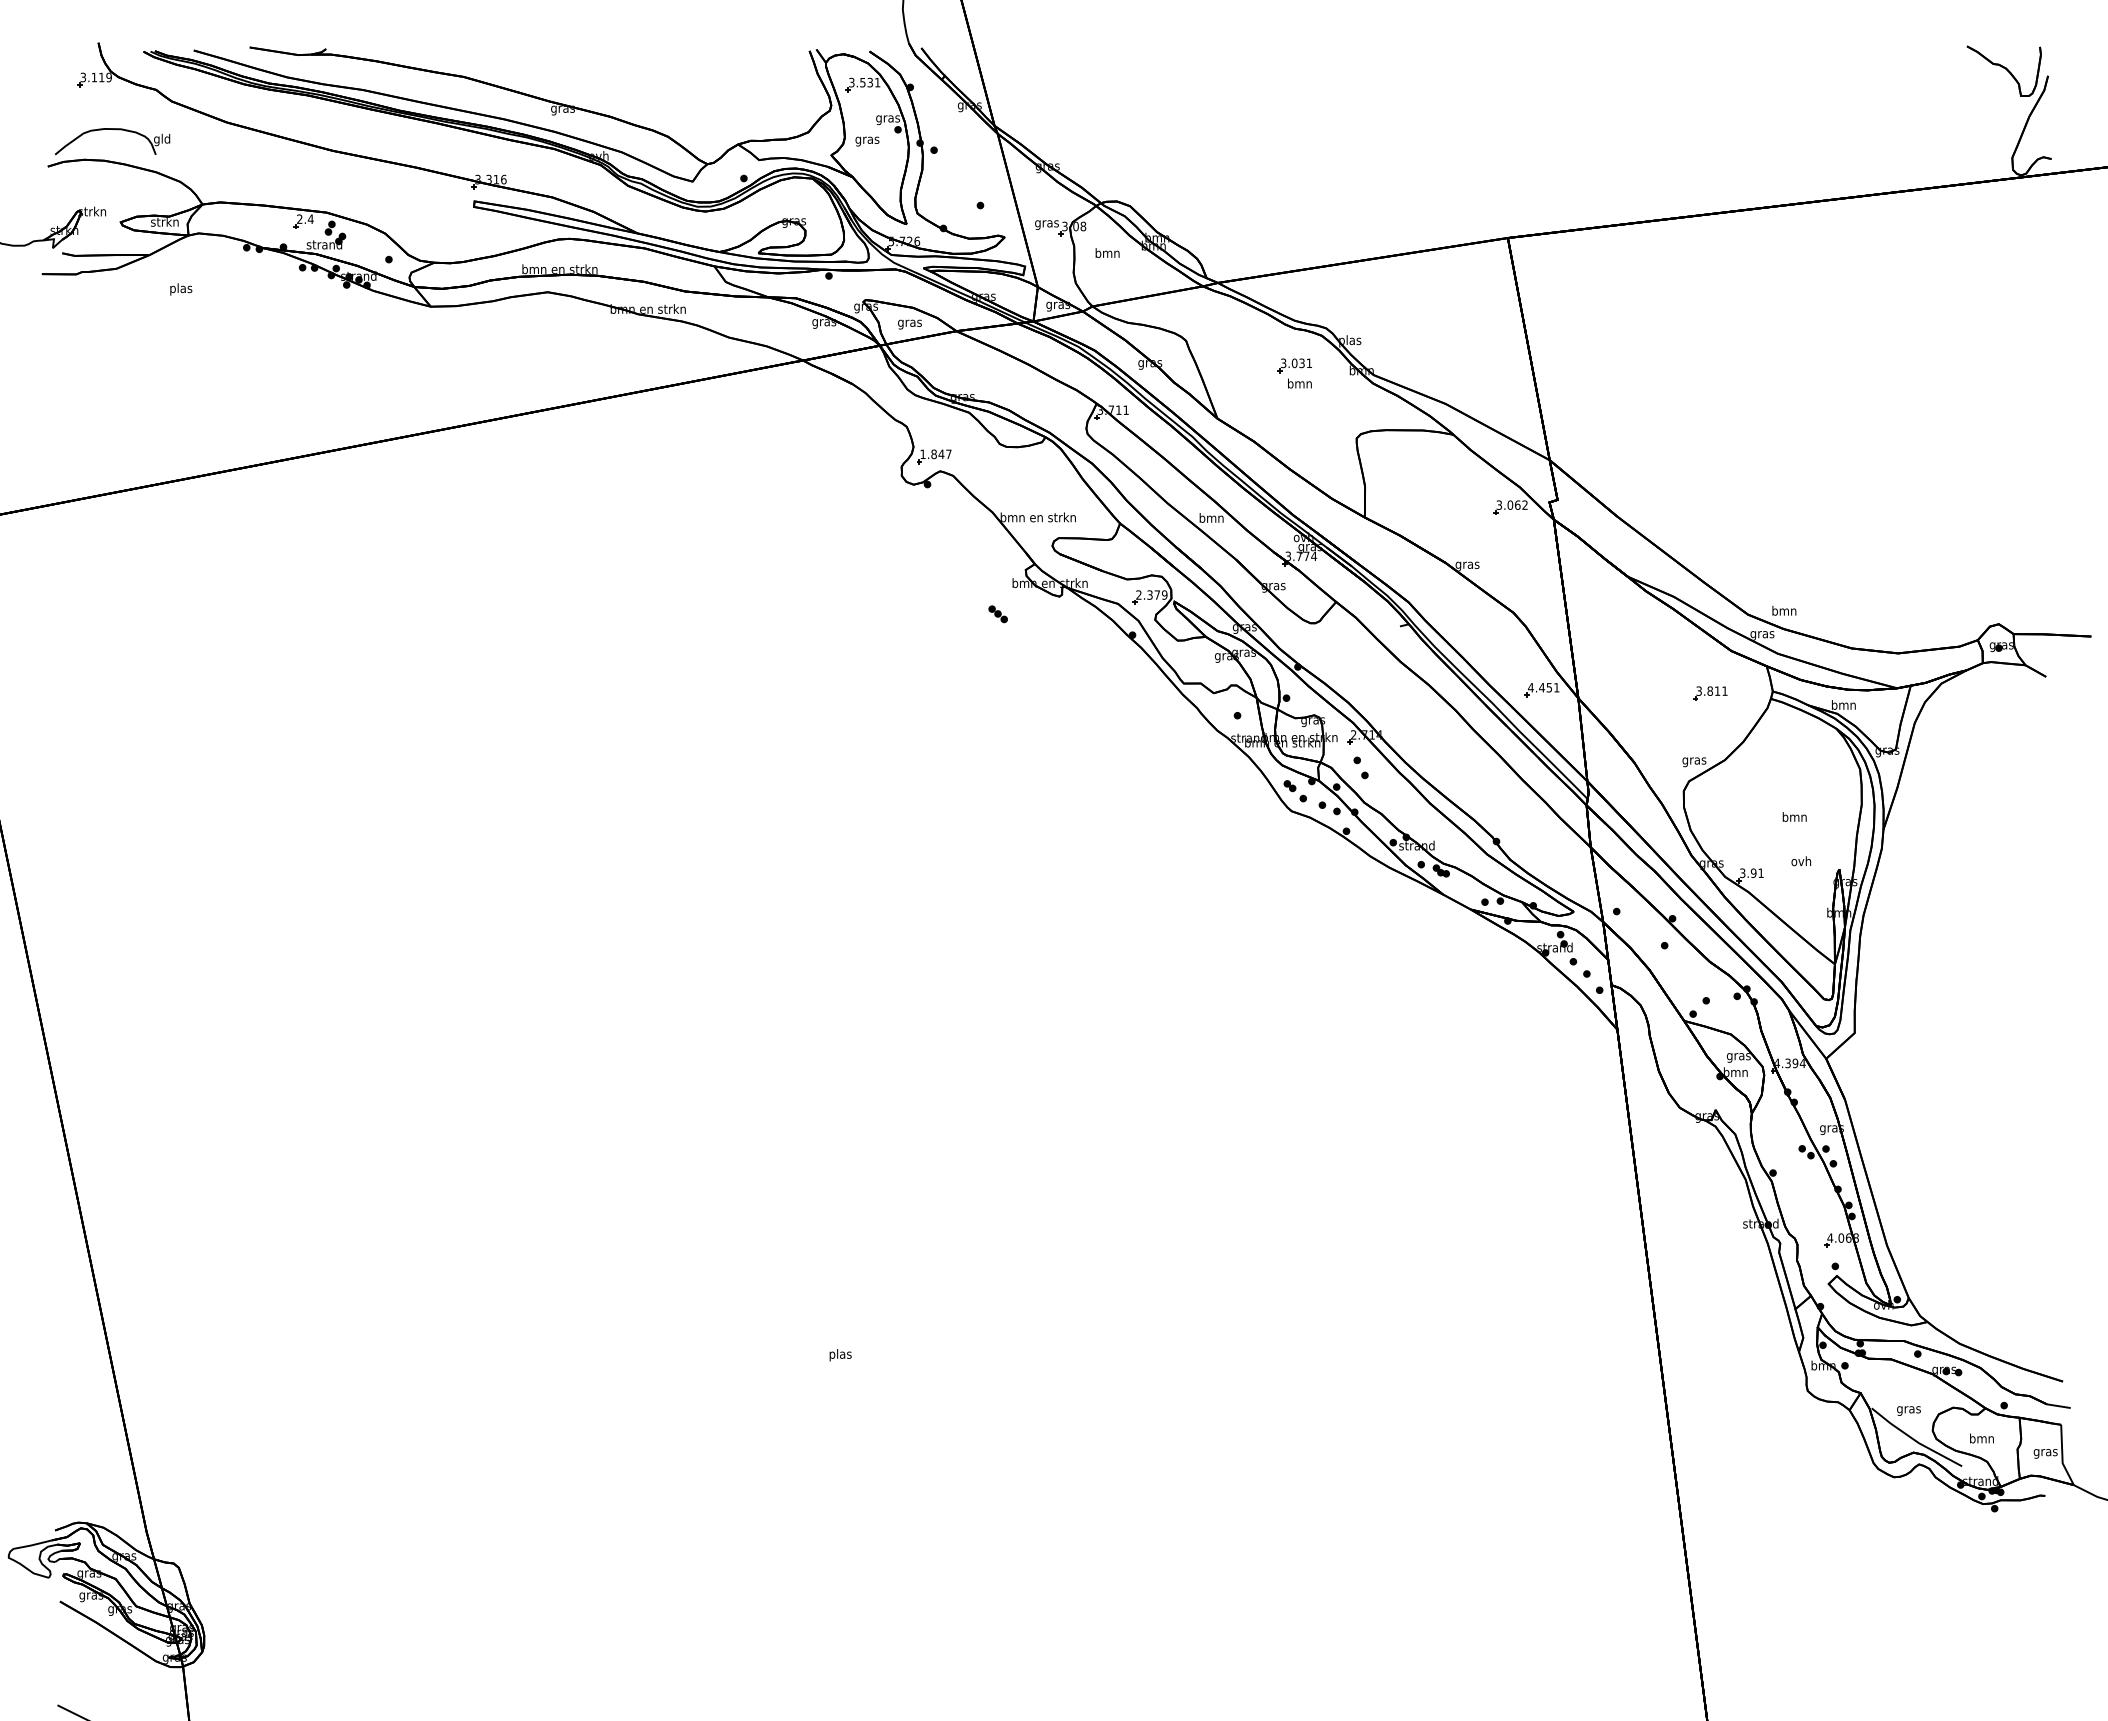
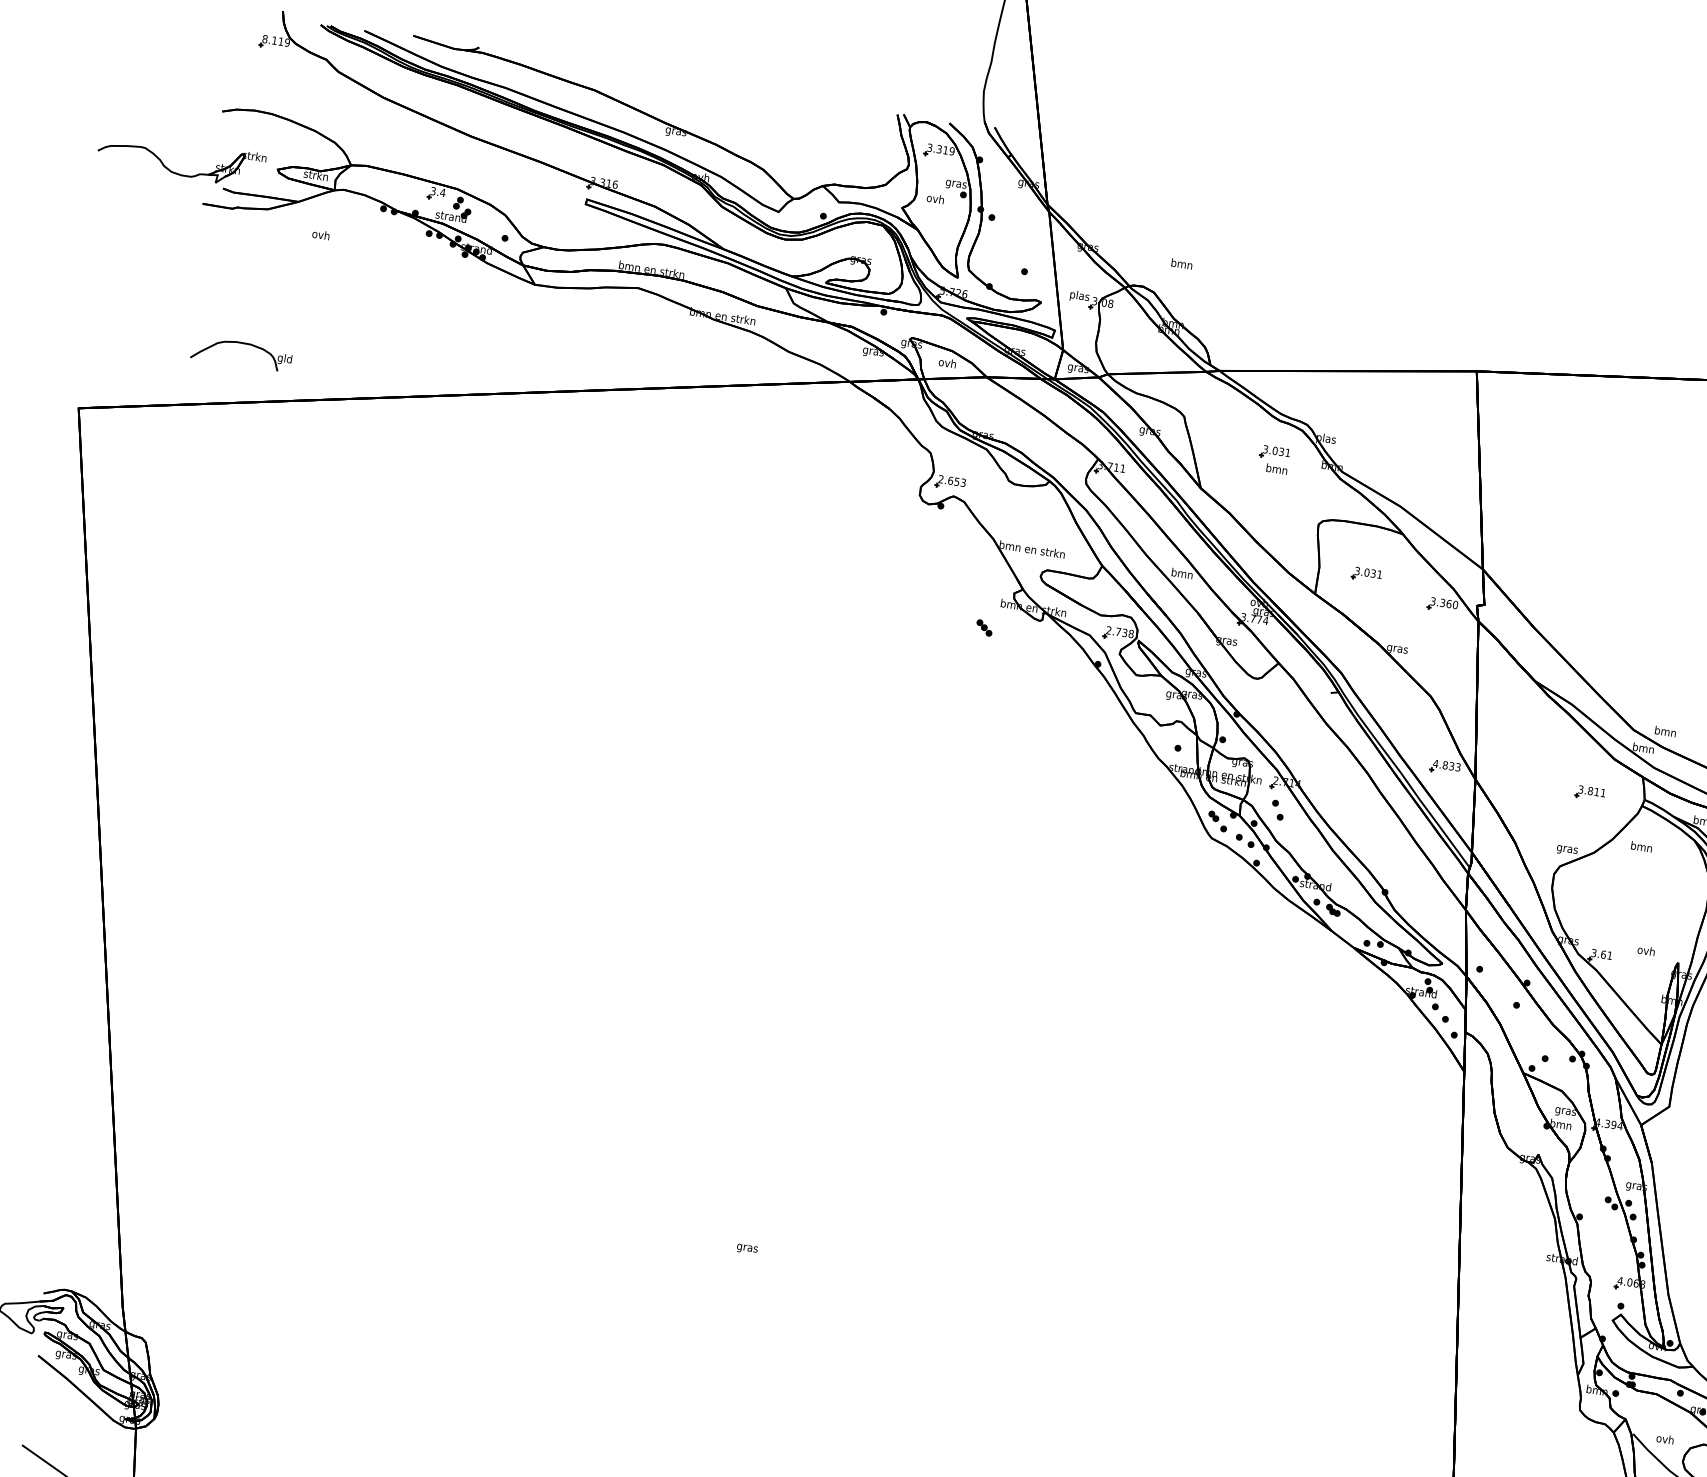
text: (83, 77) -> (265, 39), 3.119 -> 8.119
text: (870, 82) -> (946, 150), 3.531 -> 3.319
part: (116, 130) -> (246, 345), moved
text: (867, 140) -> (935, 200), gras -> ovh
text: (299, 219) -> (433, 191), 2.4 -> 3.4
text: (1046, 223) -> (1079, 296), gras -> plas
text: (1107, 252) -> (1181, 263), moved
text: (181, 289) -> (321, 236), plas -> ovh
text: (909, 323) -> (947, 364), gras -> ovh
text: (935, 454) -> (951, 481), 1.847 -> 2.653
part: (1419, 486) -> (1366, 574), added
text: (1517, 504) -> (1448, 603), 3.062 -> 3.360
text: (1157, 594) -> (1125, 632), 2.379 -> 2.738
text: (1762, 634) -> (1643, 749), gras -> bmn
text: (1549, 687) -> (1451, 766), 4.451 -> 4.833
text: (1794, 816) -> (1641, 846), moved
text: (1753, 872) -> (1603, 954), 3.91 -> 3.61
text: (840, 1355) -> (747, 1248), plas -> gras
text: (1908, 1409) -> (1664, 1439), gras -> ovh

